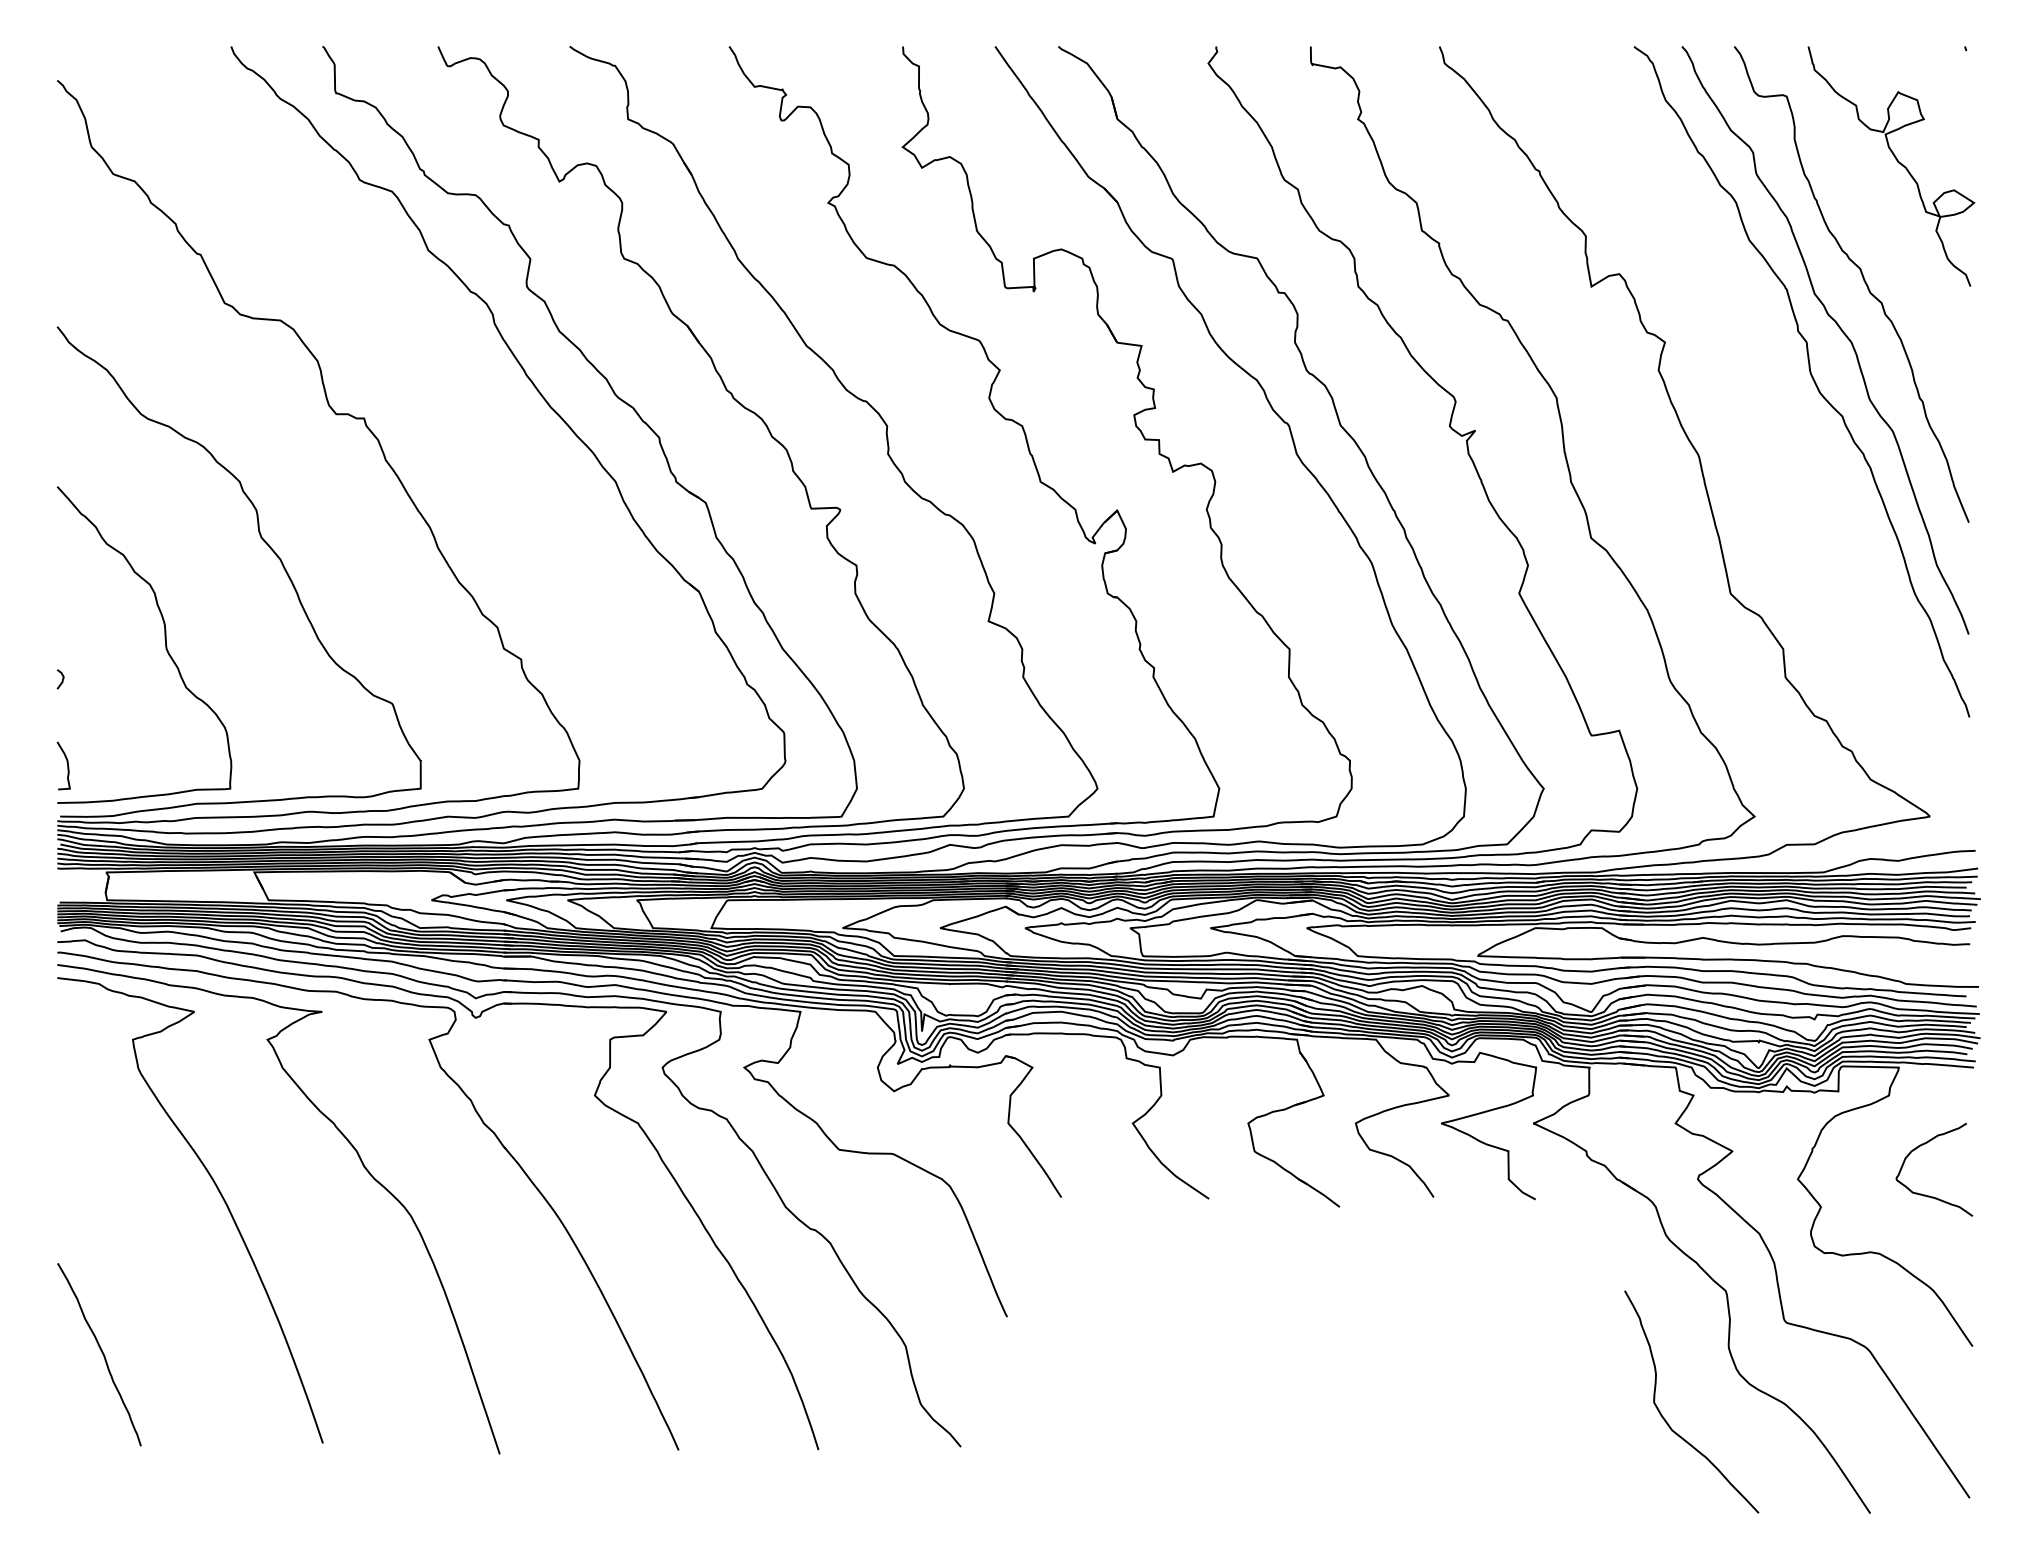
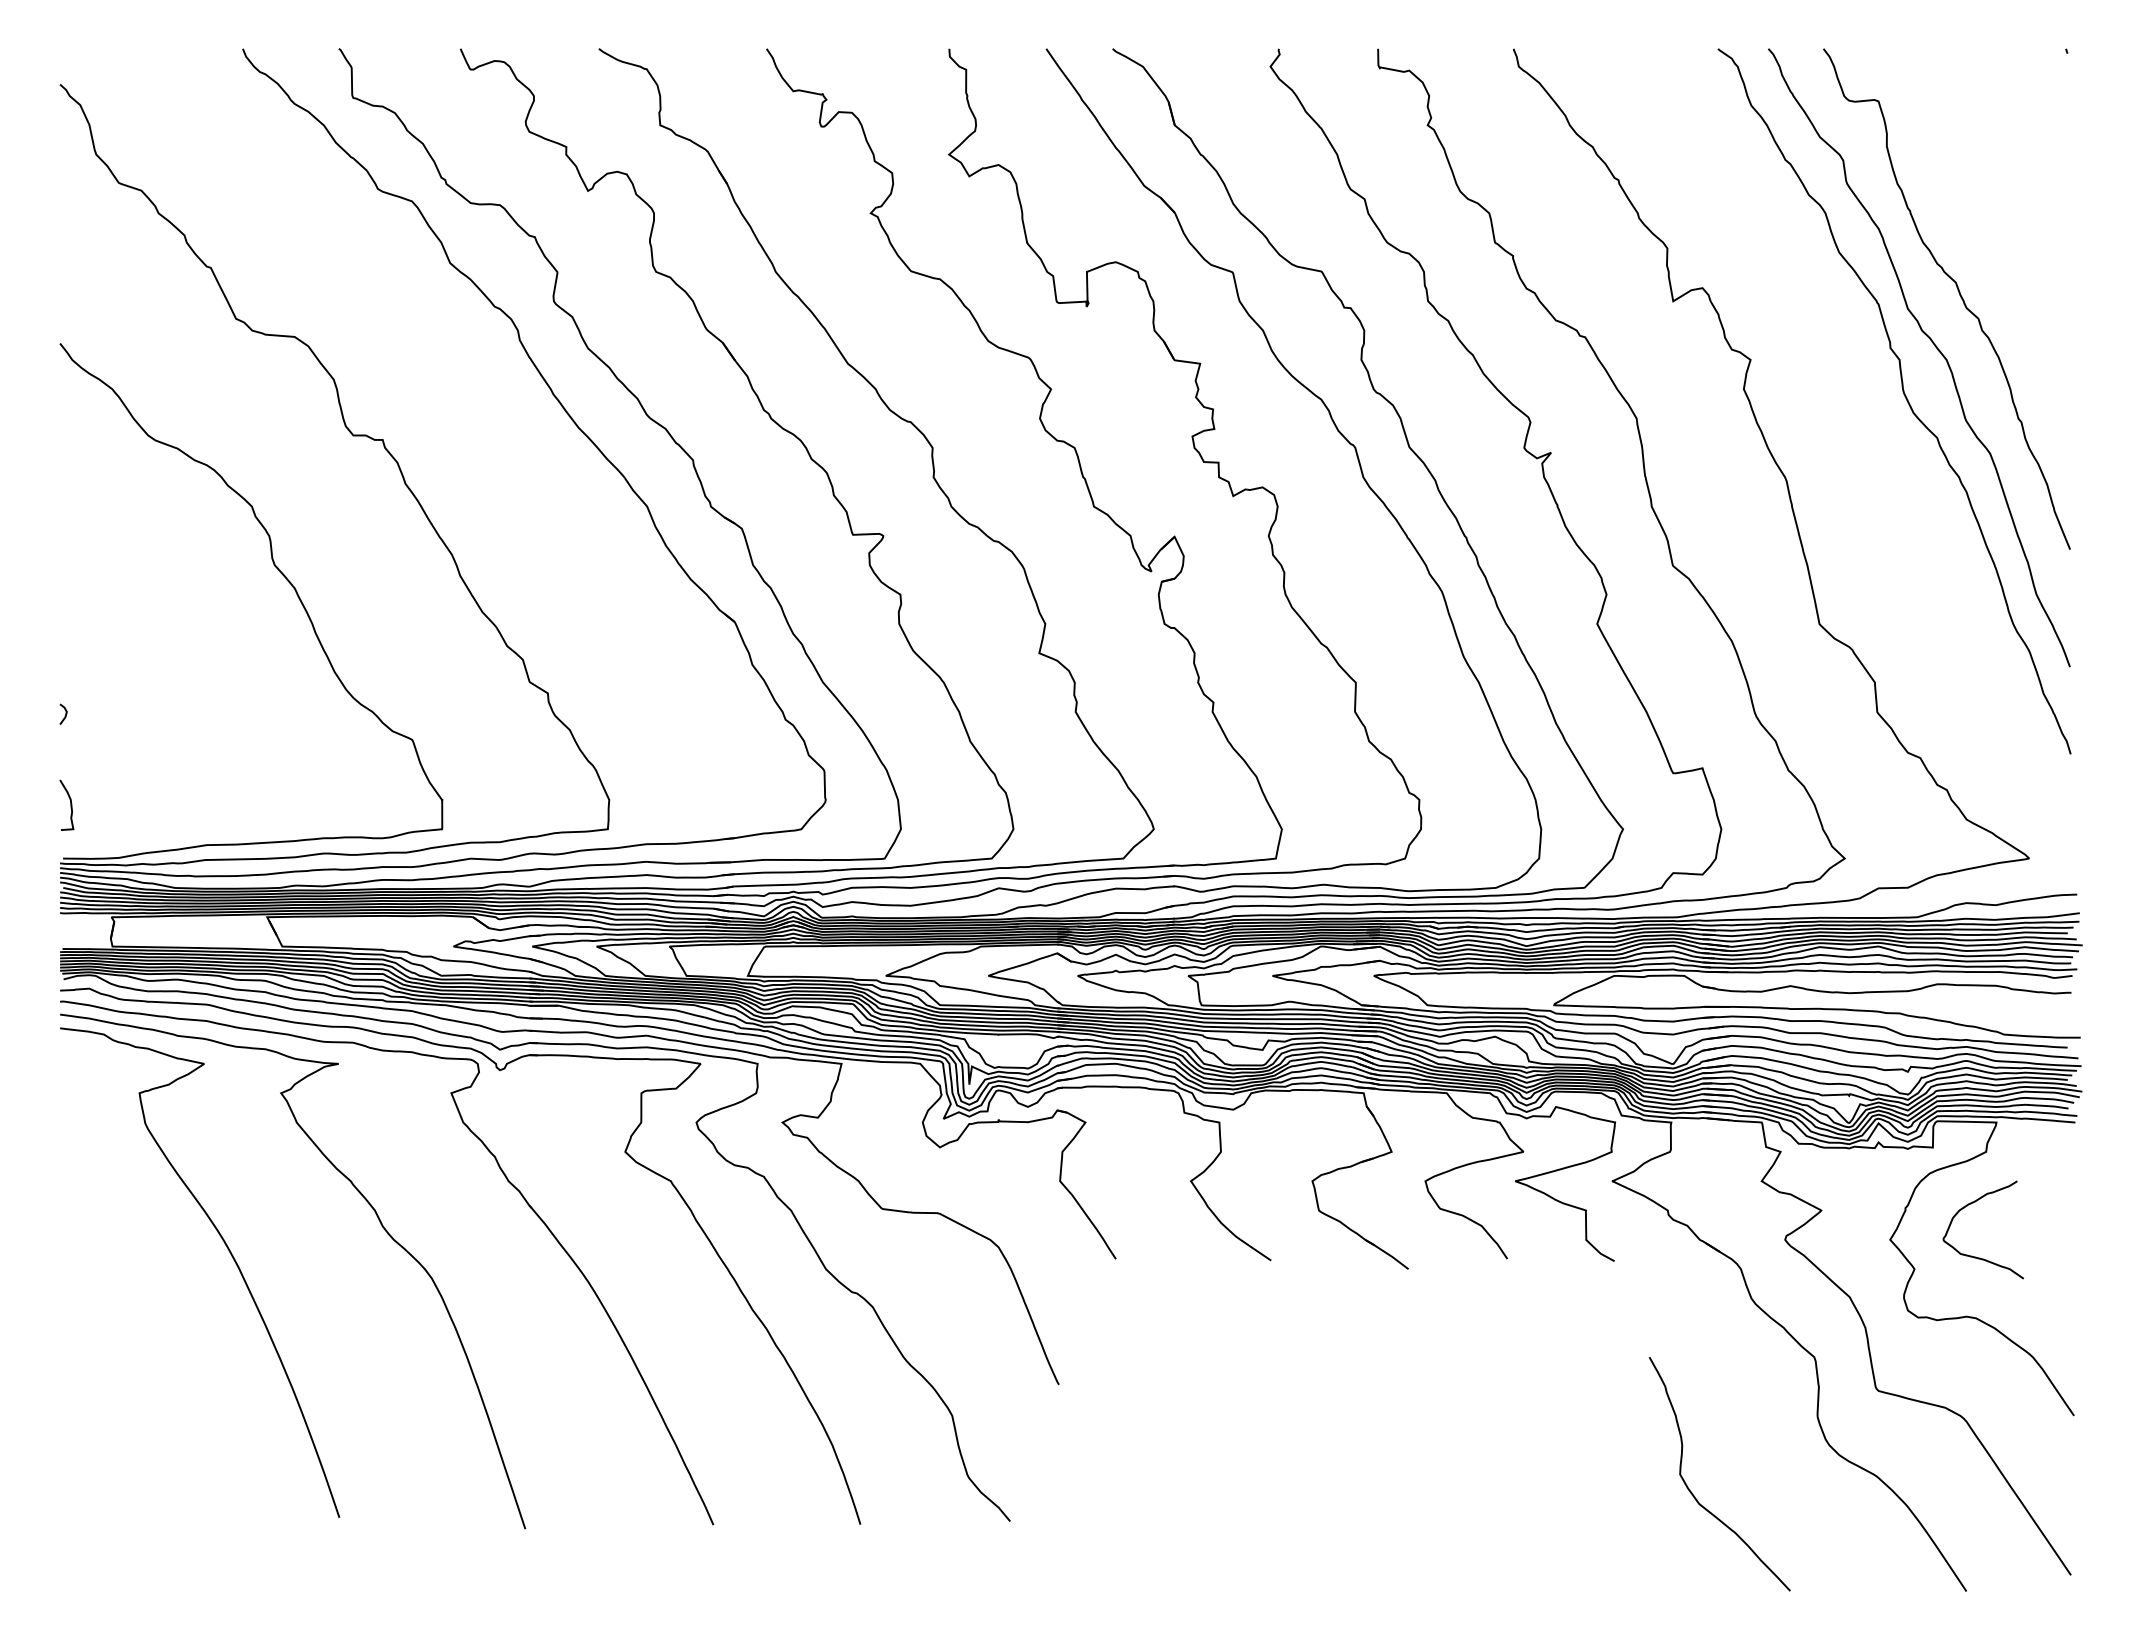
curve: (1897, 162) -> (1995, 170), removed
curve: (164, 639) -> (172, 672), removed
curve: (1923, 1145) -> (1971, 1204), moved
curve: (101, 1352) -> (106, 1422), removed
curve: (1664, 1417) -> (1691, 1490), moved

